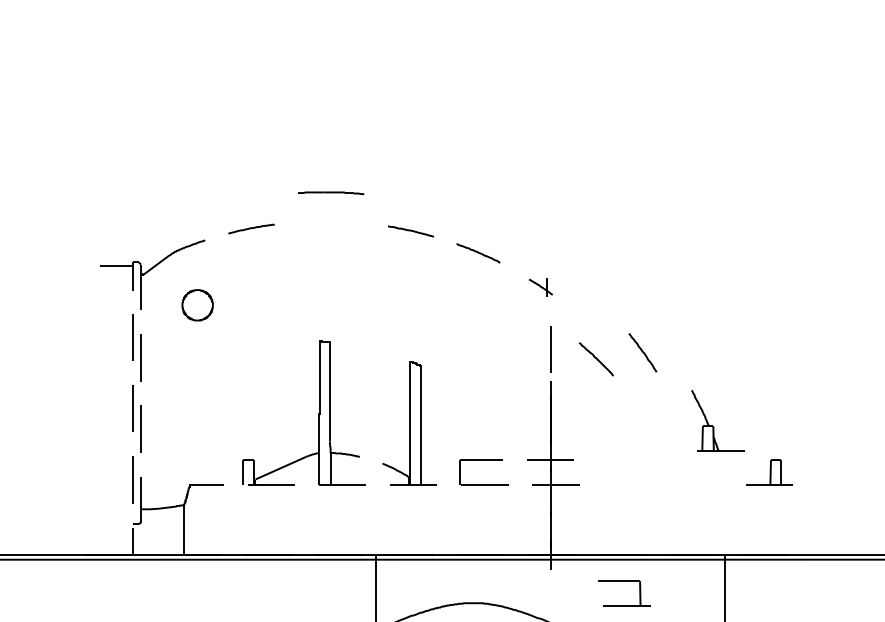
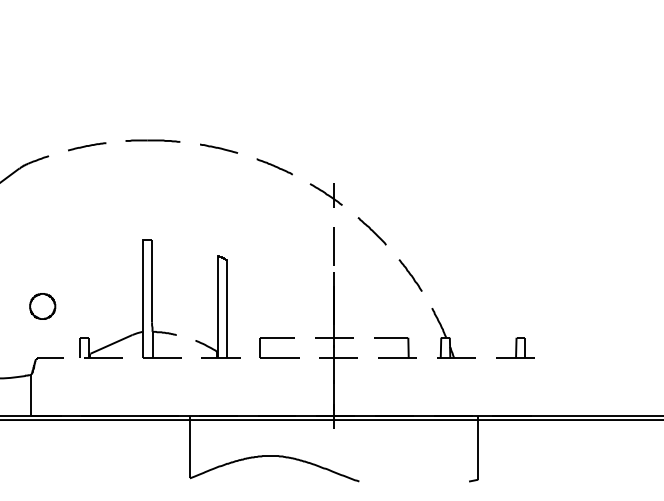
line: (331, 192) -> (153, 140), moved
part: (540, 287) -> (326, 195), size x1.67
part: (197, 305) -> (42, 306), moved
line: (642, 352) -> (410, 275), moved
curve: (595, 358) -> (371, 230), moved
part: (714, 426) -> (450, 338), moved
part: (624, 581) -> (395, 338), moved

